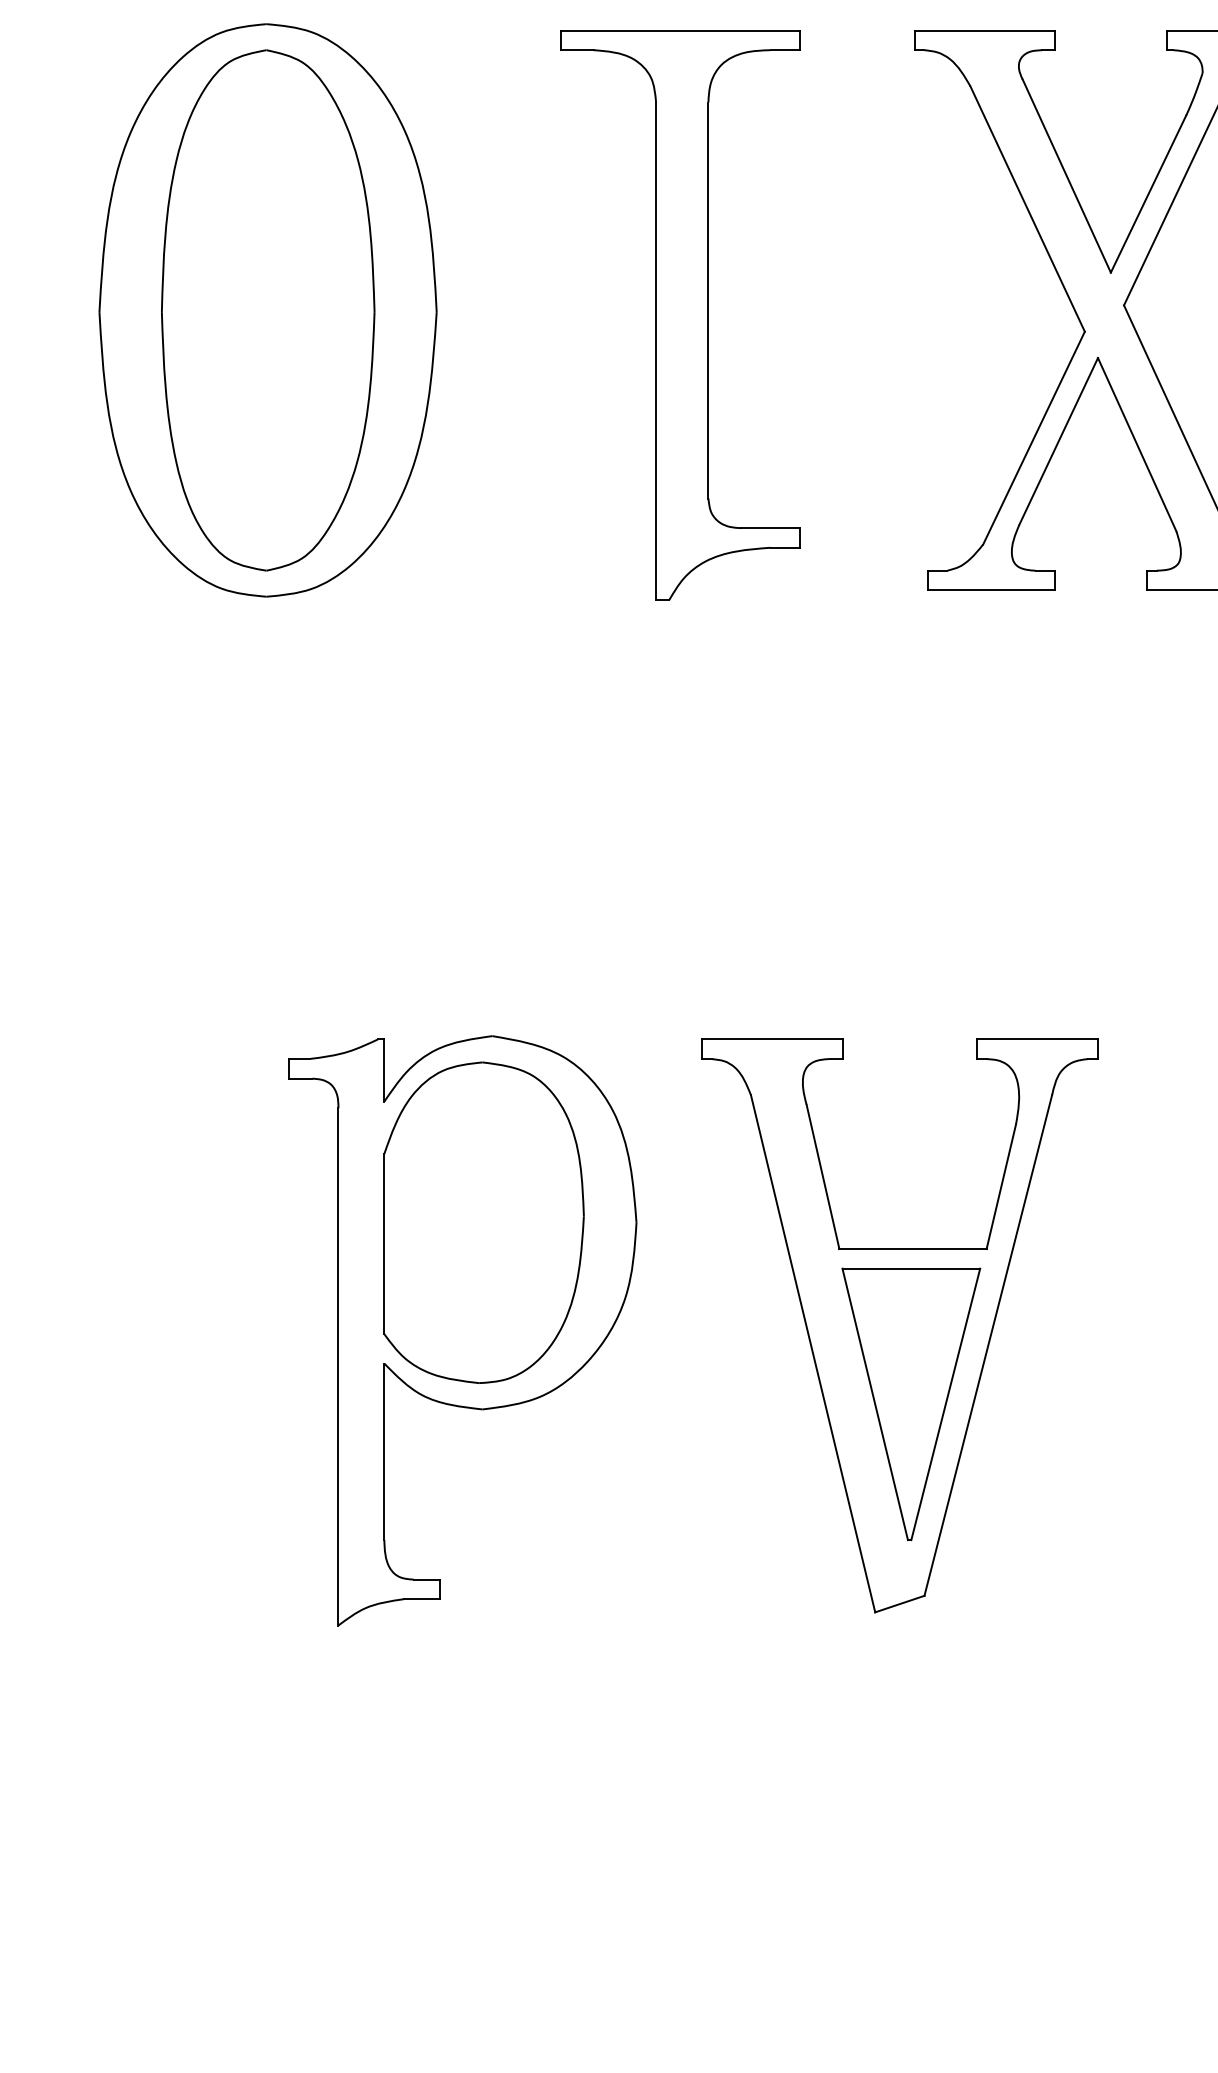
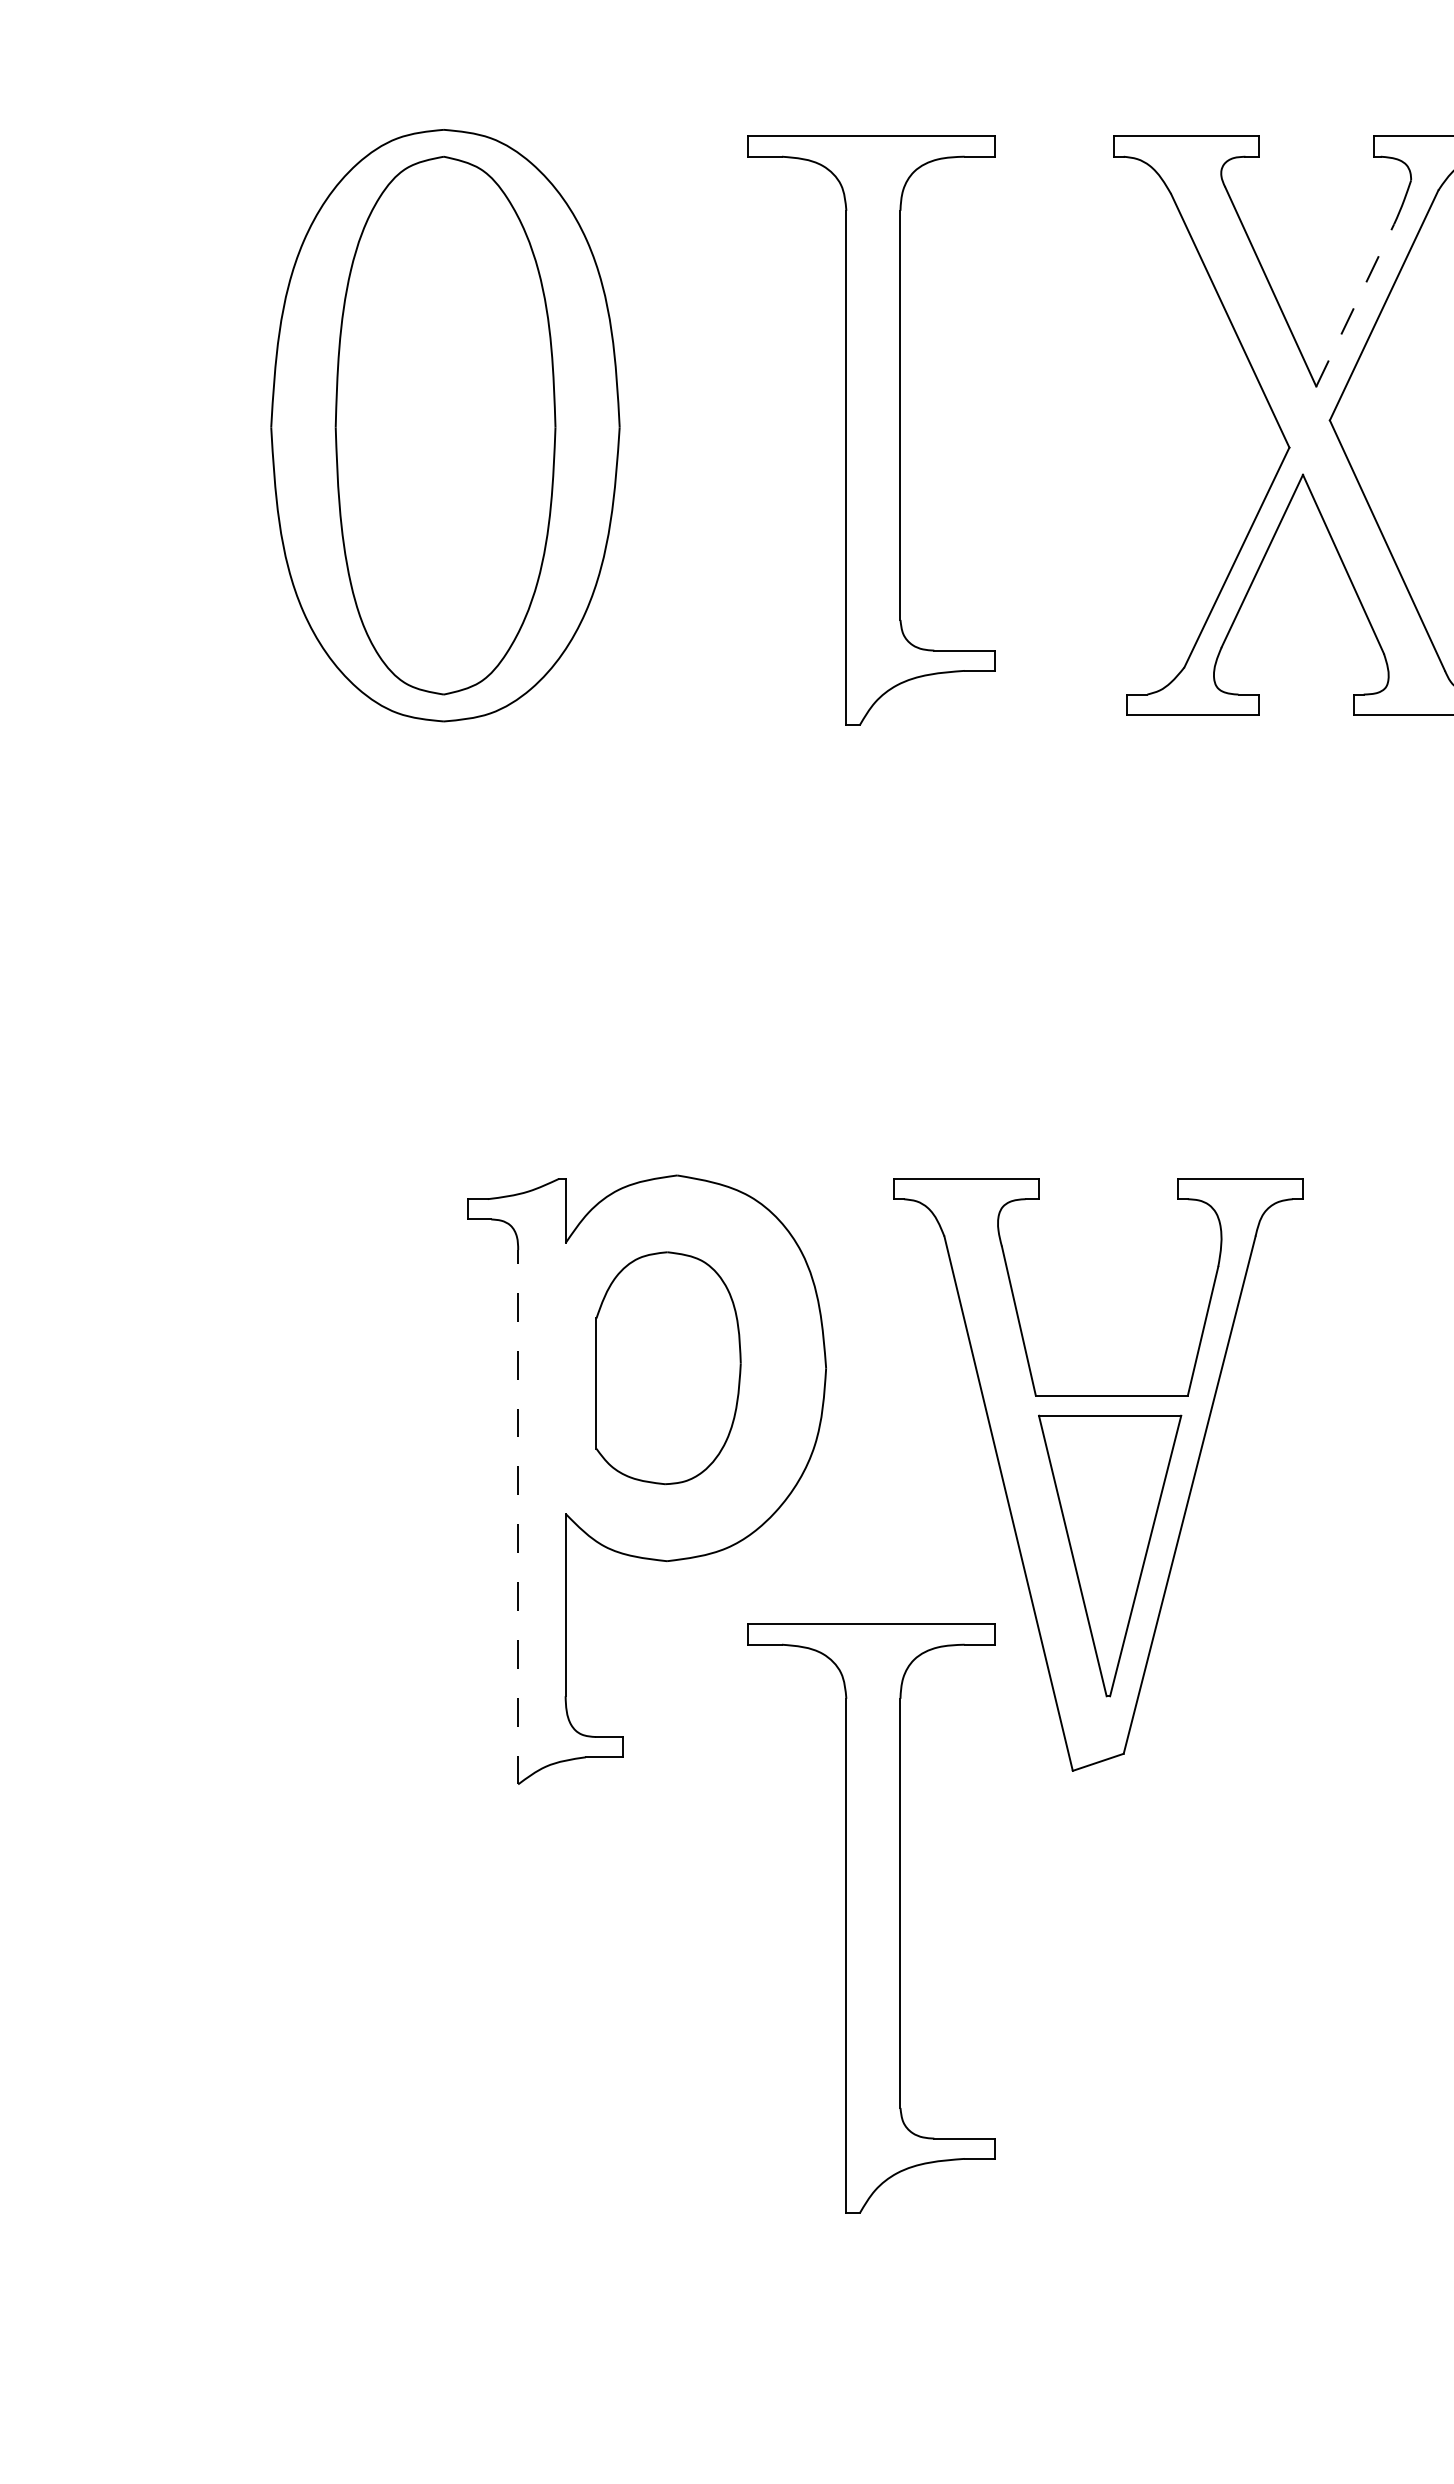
line: (1148, 194) -> (1355, 305), solid -> dashed
part: (483, 1221) -> (668, 1367), size x0.7
line: (338, 1366) -> (518, 1516), solid -> dashed
part: (680, 1755) -> (871, 1918), added

